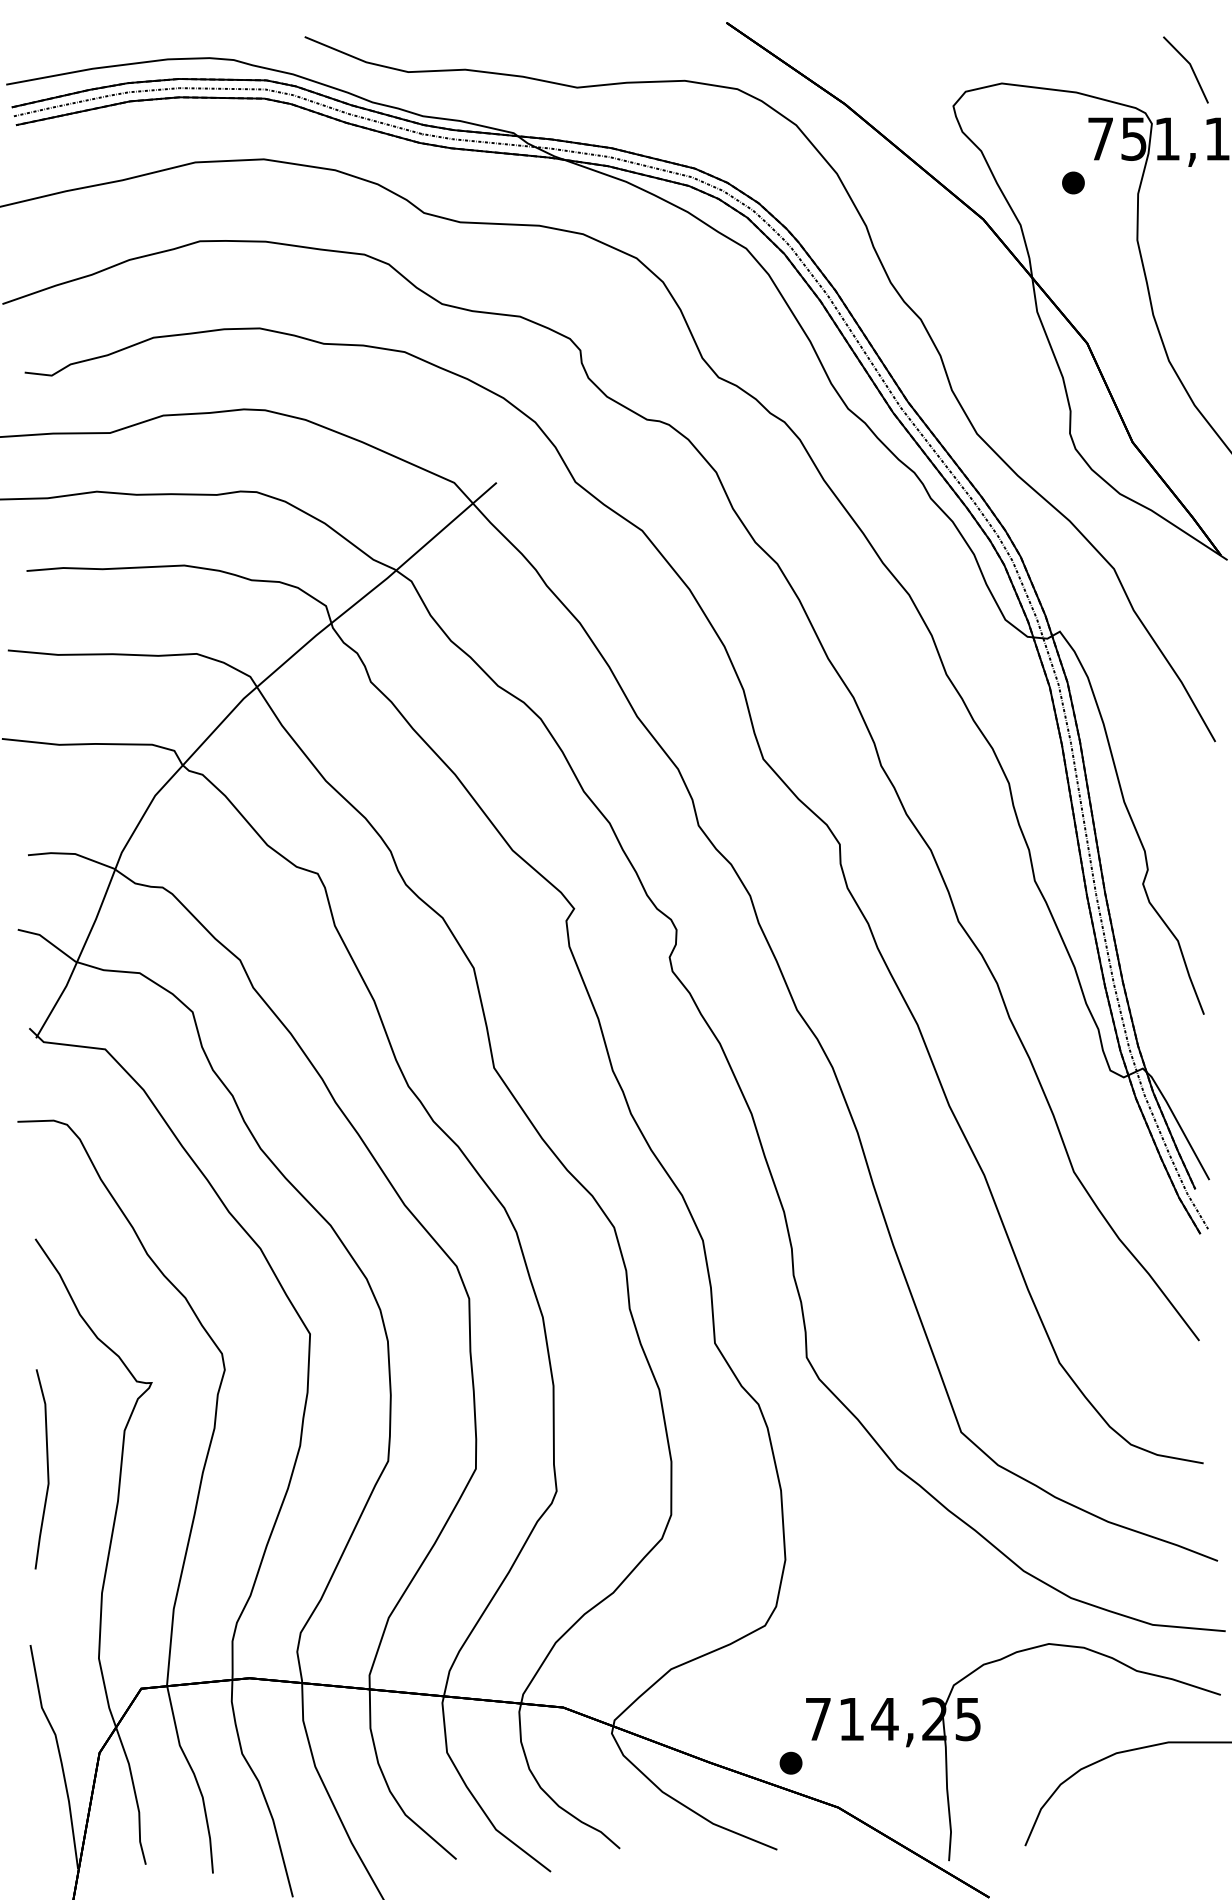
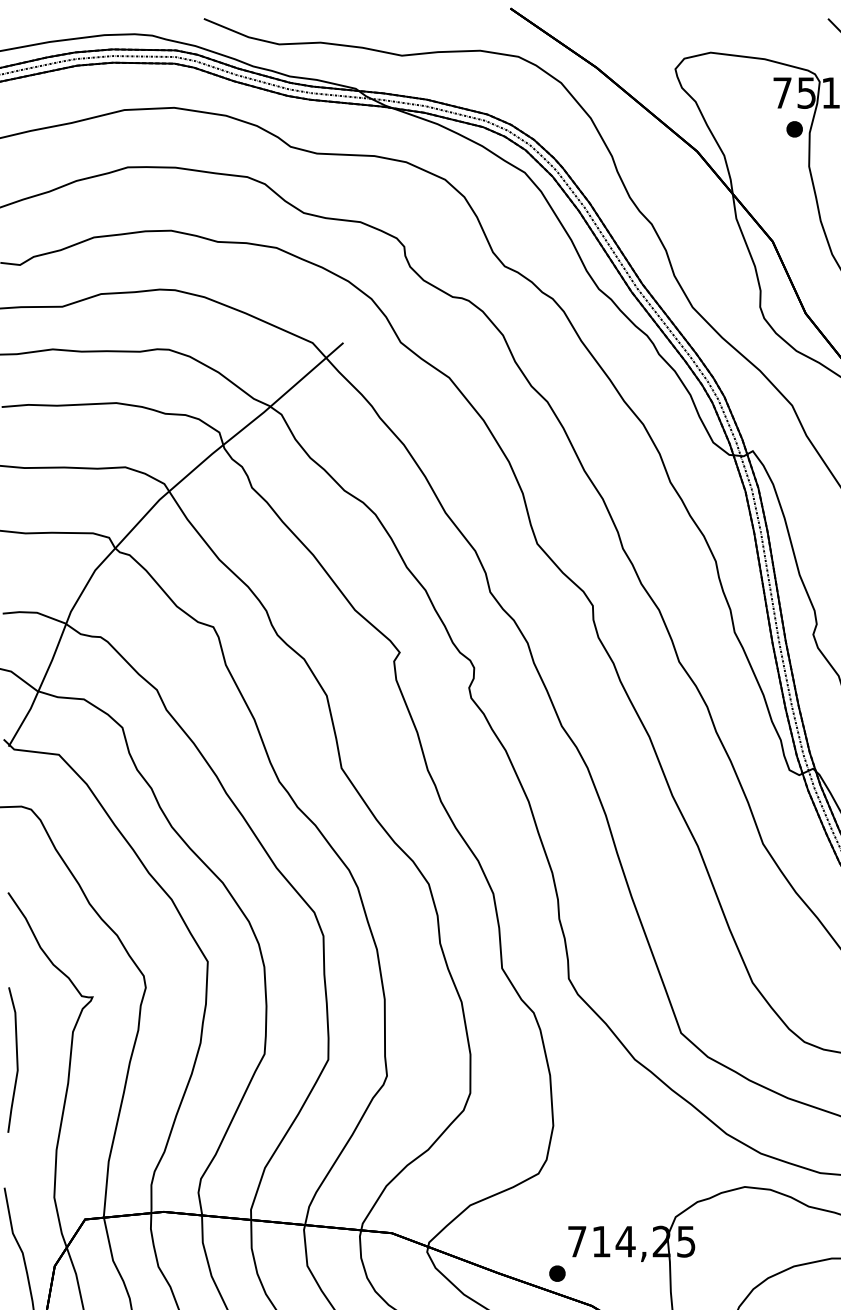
part: (1073, 182) -> (794, 129), moved

